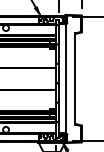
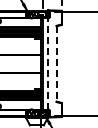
line: (65, 78) -> (48, 63), solid -> dashed
line: (75, 79) -> (56, 64), solid -> dashed

